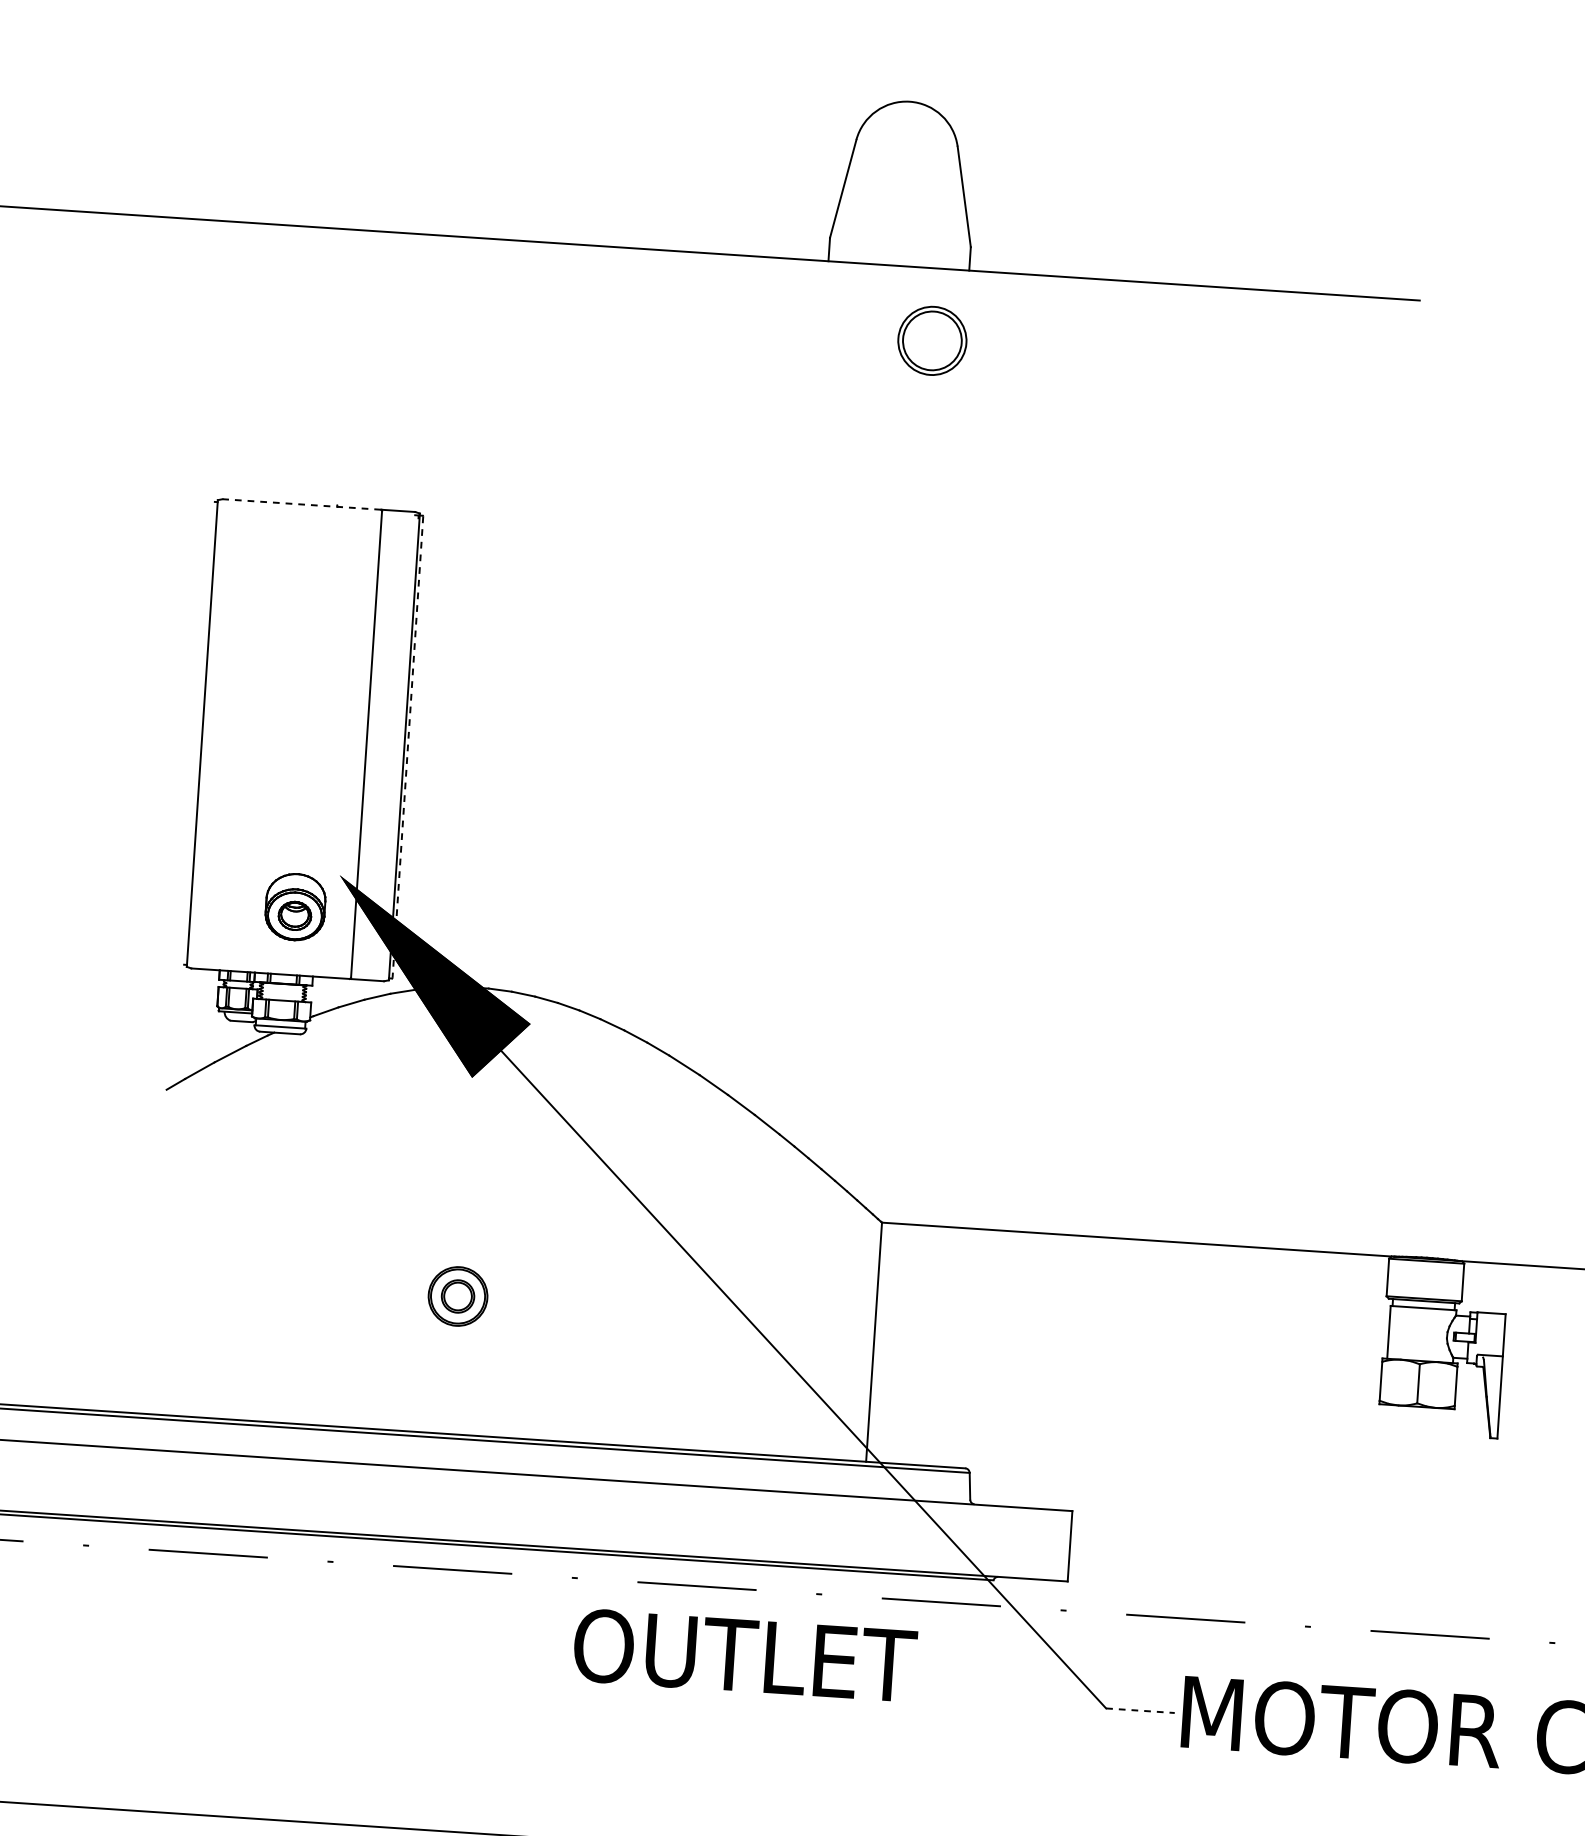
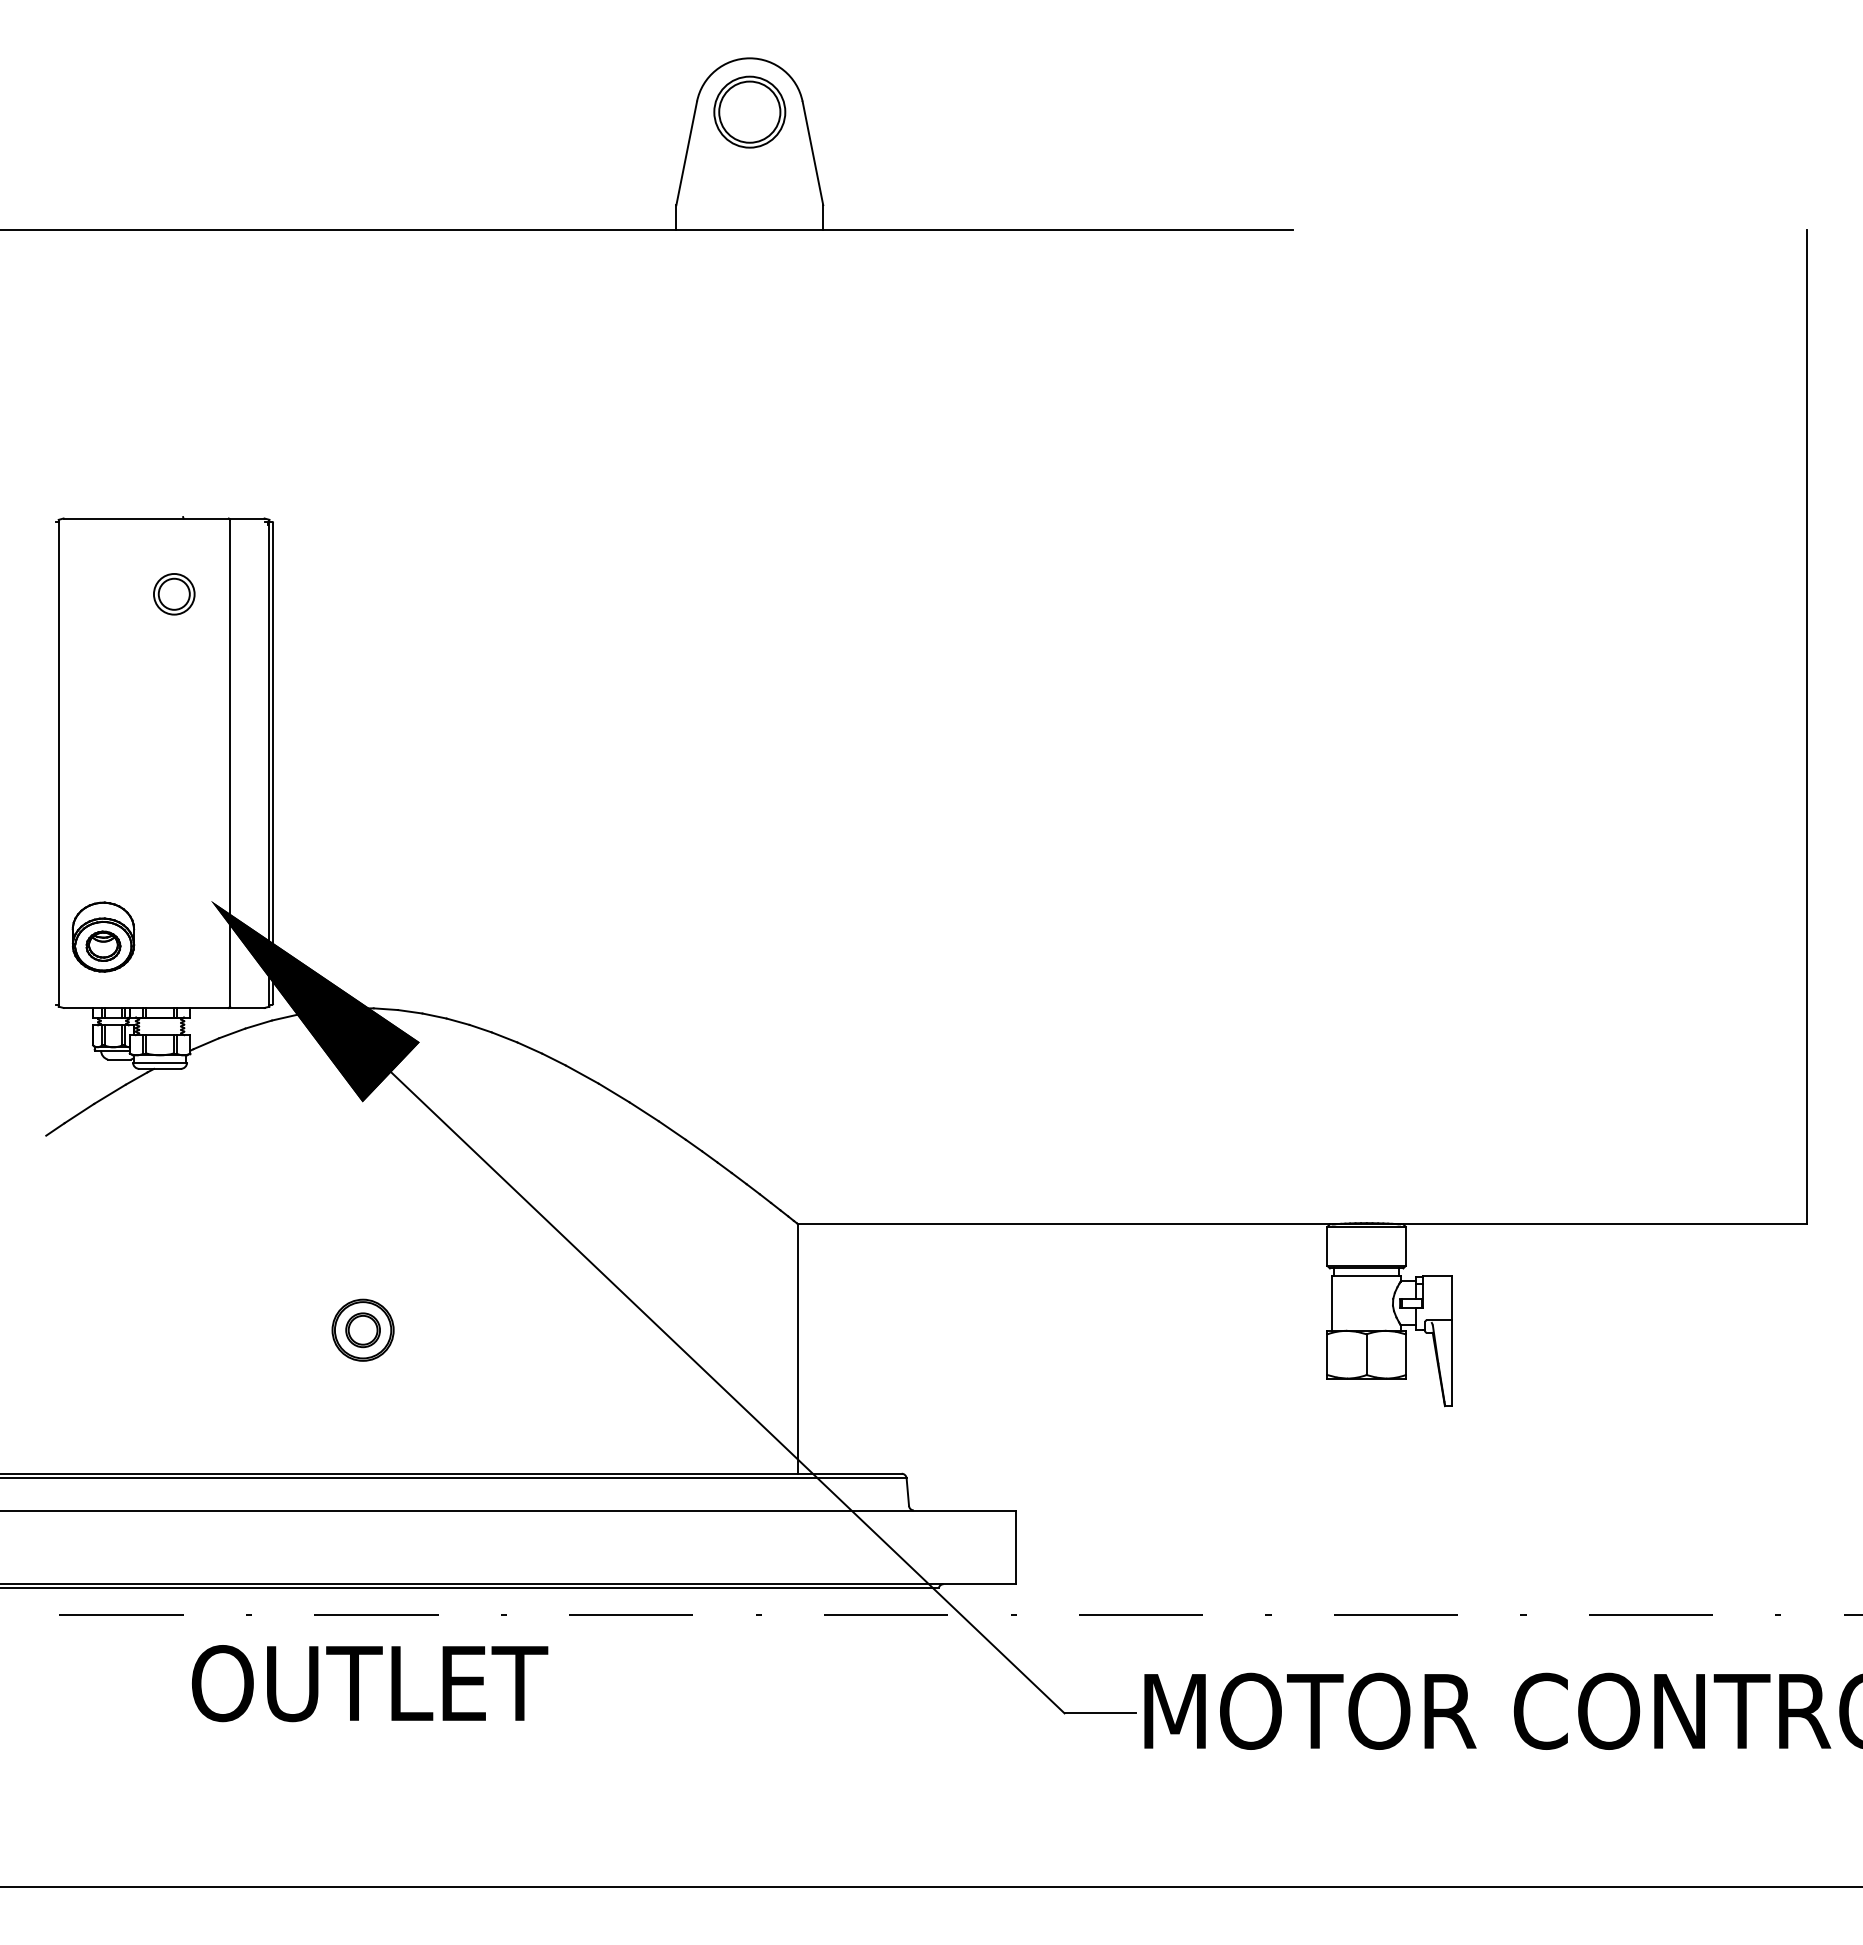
part: (932, 340) -> (749, 111), moved
line: (302, 504) -> (146, 518), dashed -> solid
part: (324, 579) -> (174, 594), added
line: (408, 747) -> (273, 763), dashed -> solid
part: (295, 906) -> (103, 936), moved
text: (745, 1655) -> (370, 1683), moved
line: (1140, 1710) -> (1100, 1713), dashed -> solid

